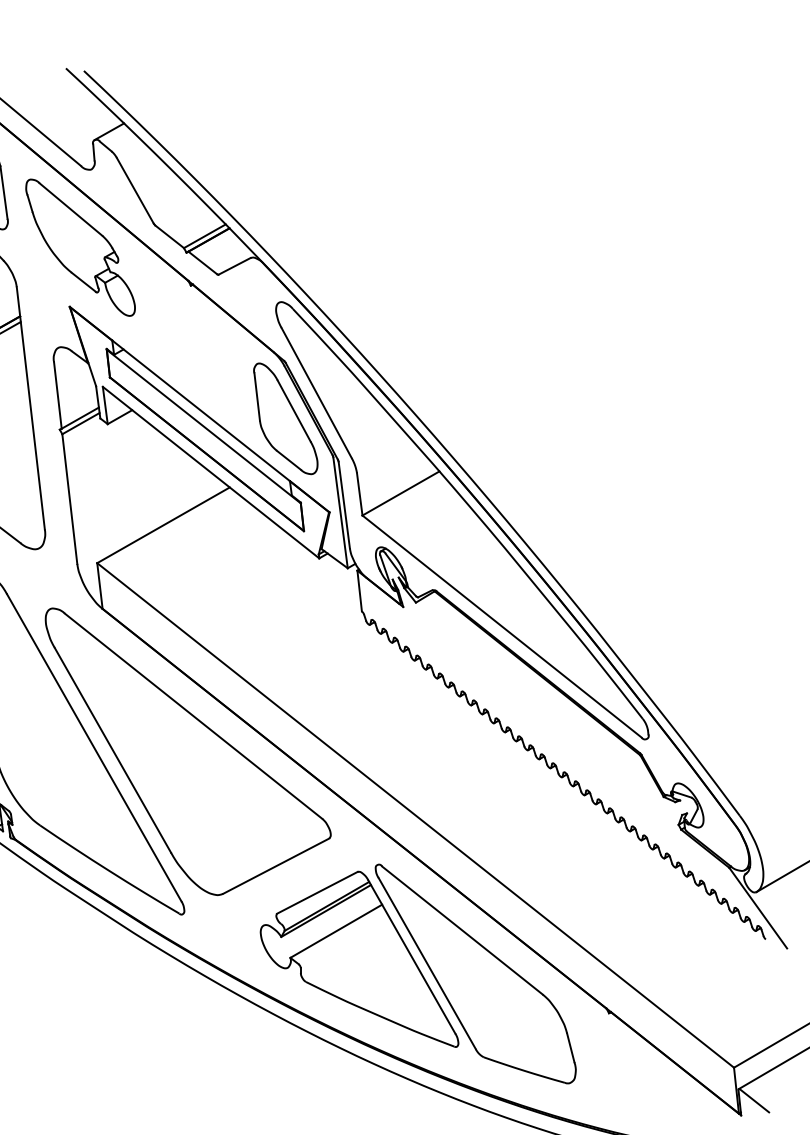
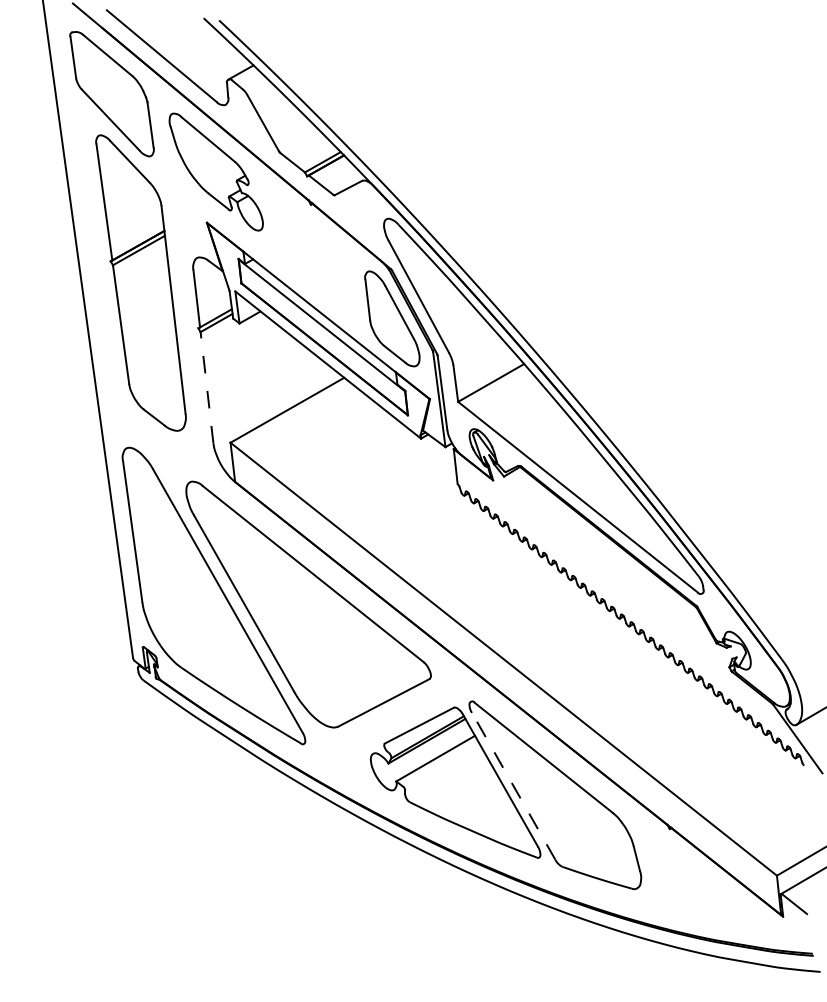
line: (69, 498) -> (206, 387), solid -> dashed
line: (427, 962) -> (513, 785), solid -> dashed

